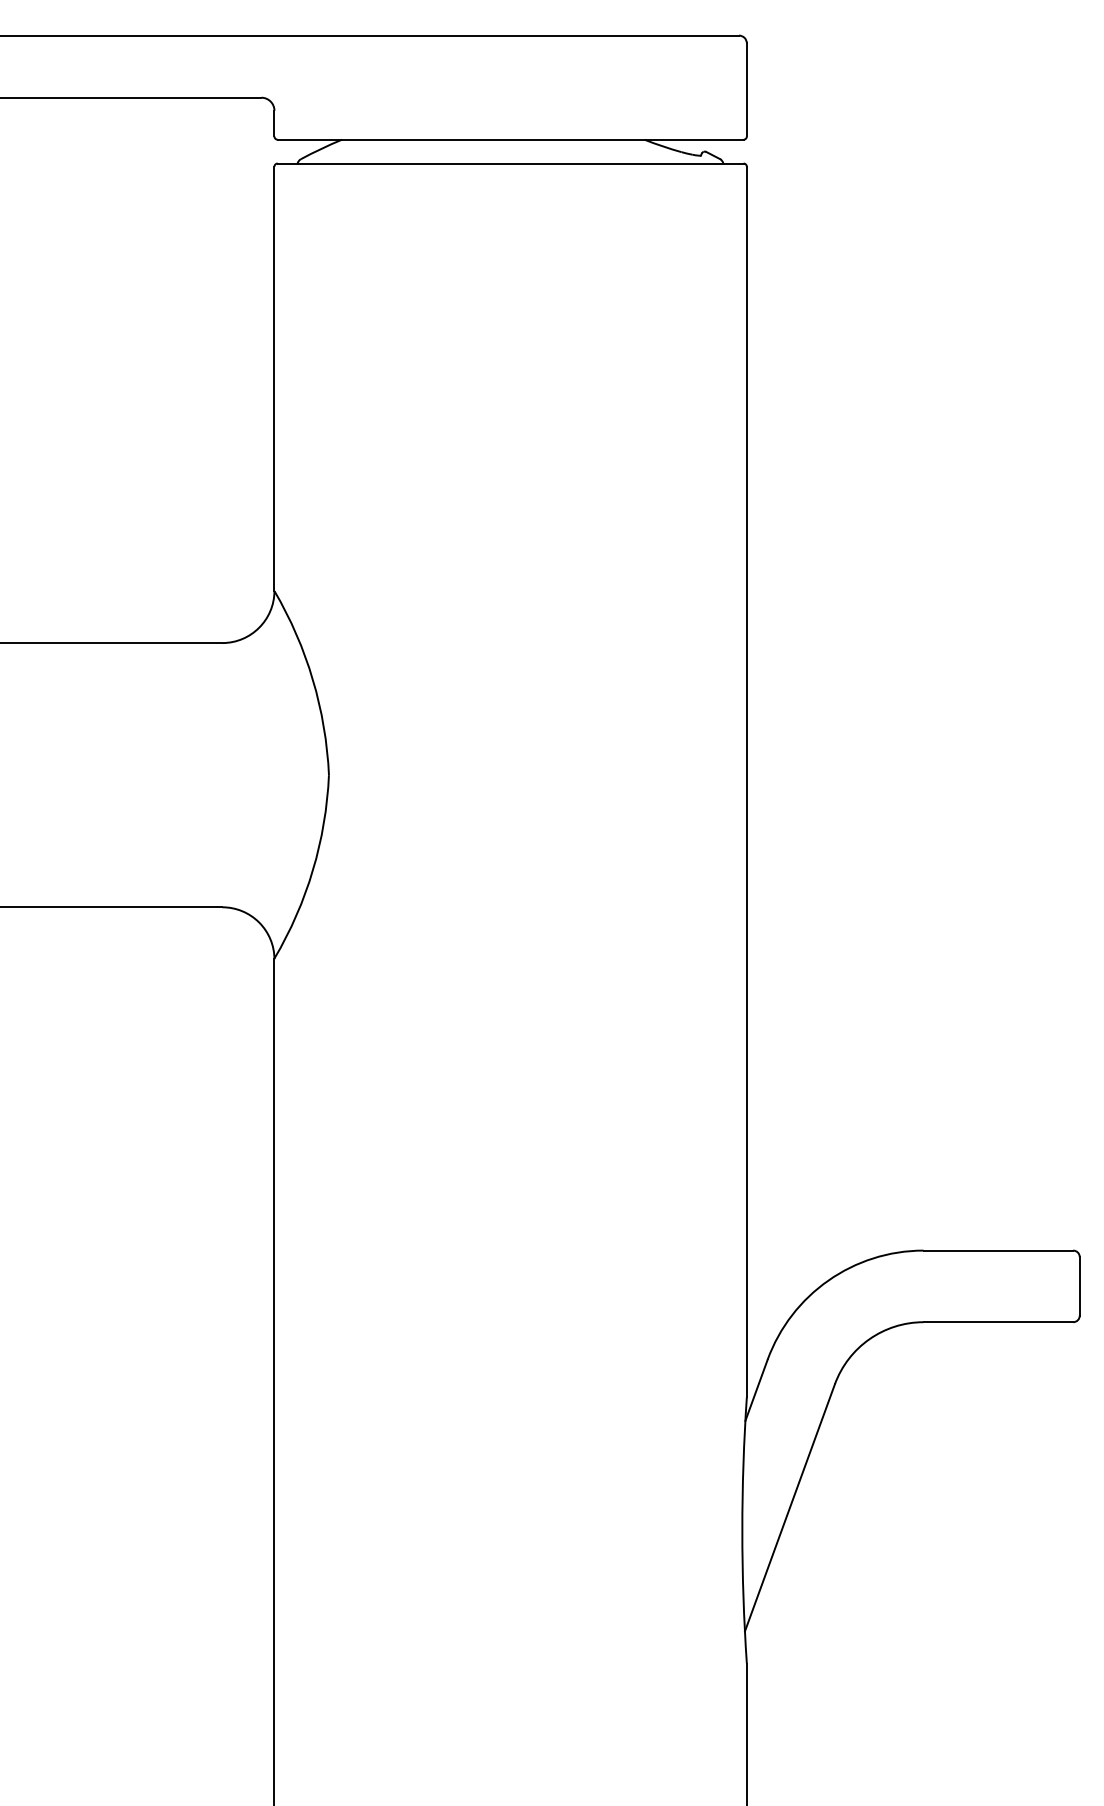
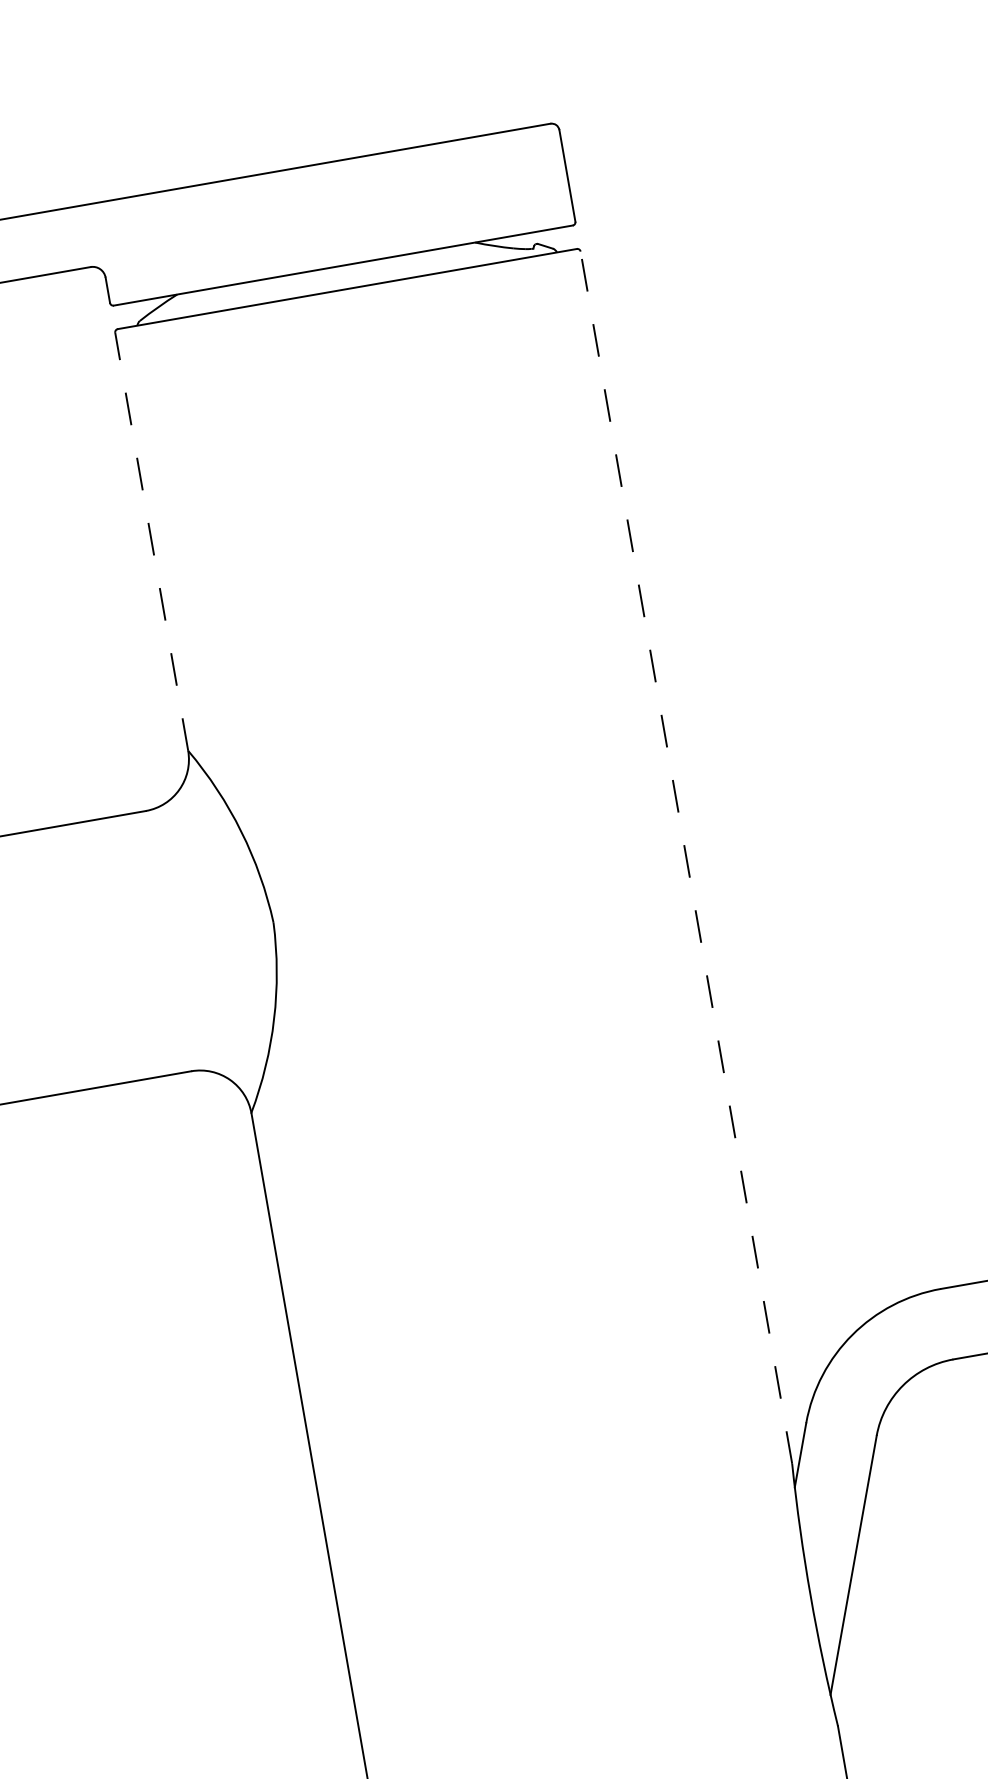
line: (274, 378) -> (151, 541), solid -> dashed
line: (746, 781) -> (685, 857), solid -> dashed

